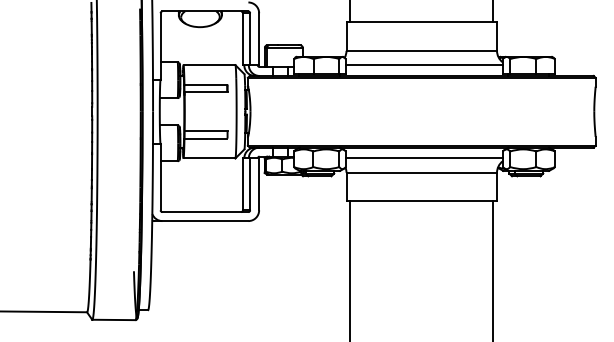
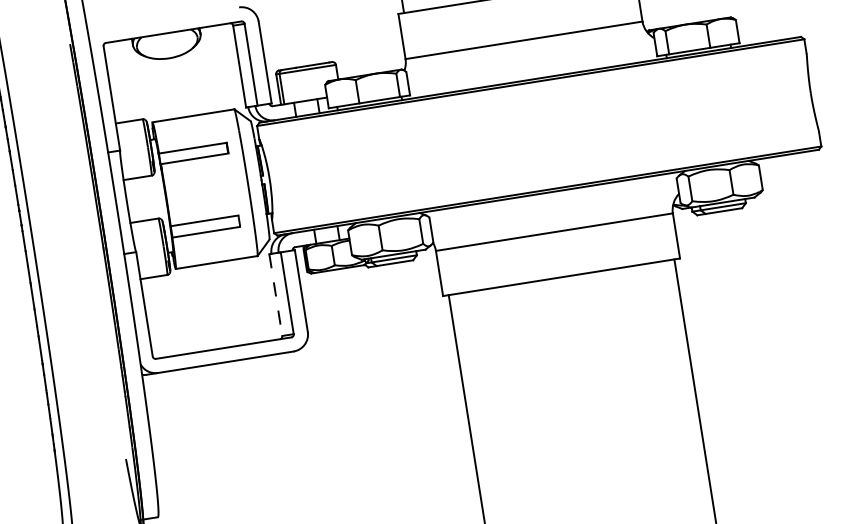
line: (423, 65) -> (530, 62), removed
line: (423, 158) -> (553, 209), removed
line: (242, 184) -> (275, 295), solid -> dashed

